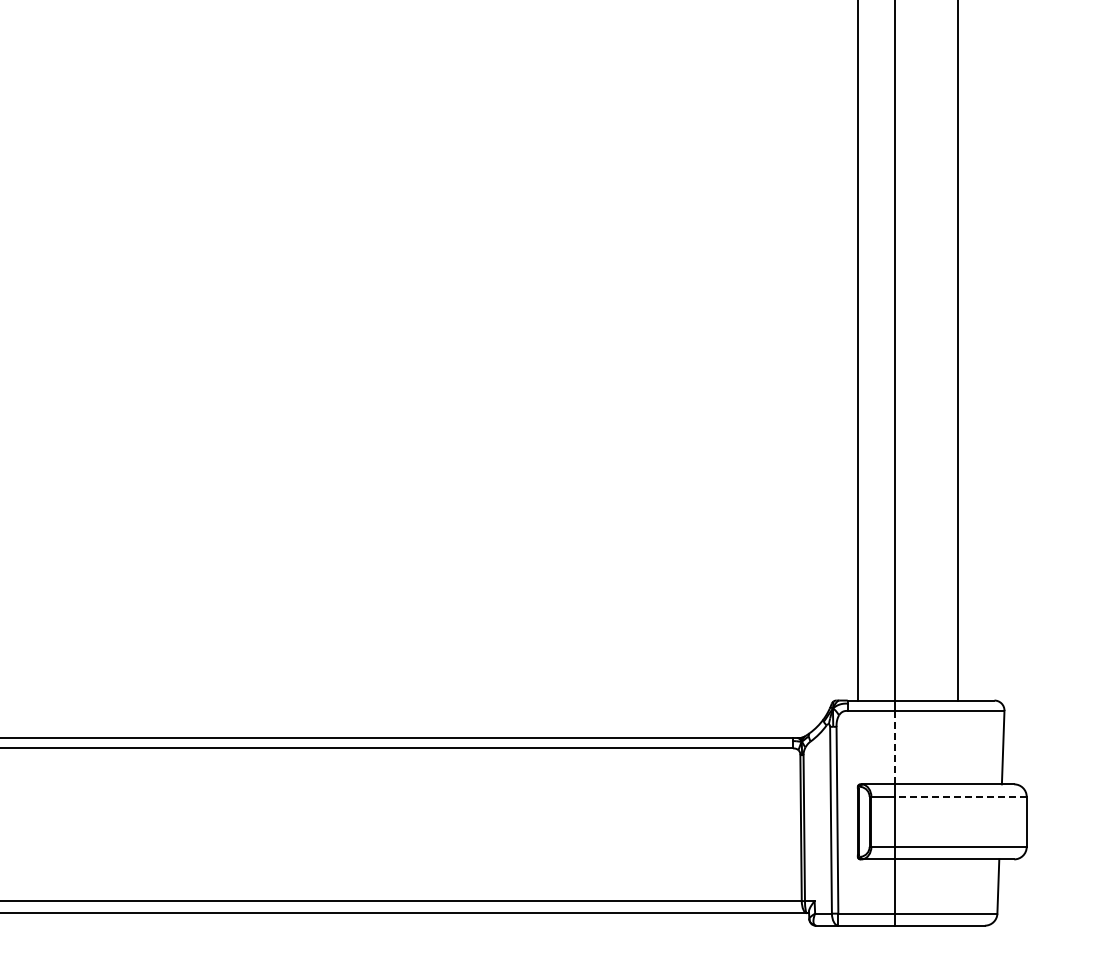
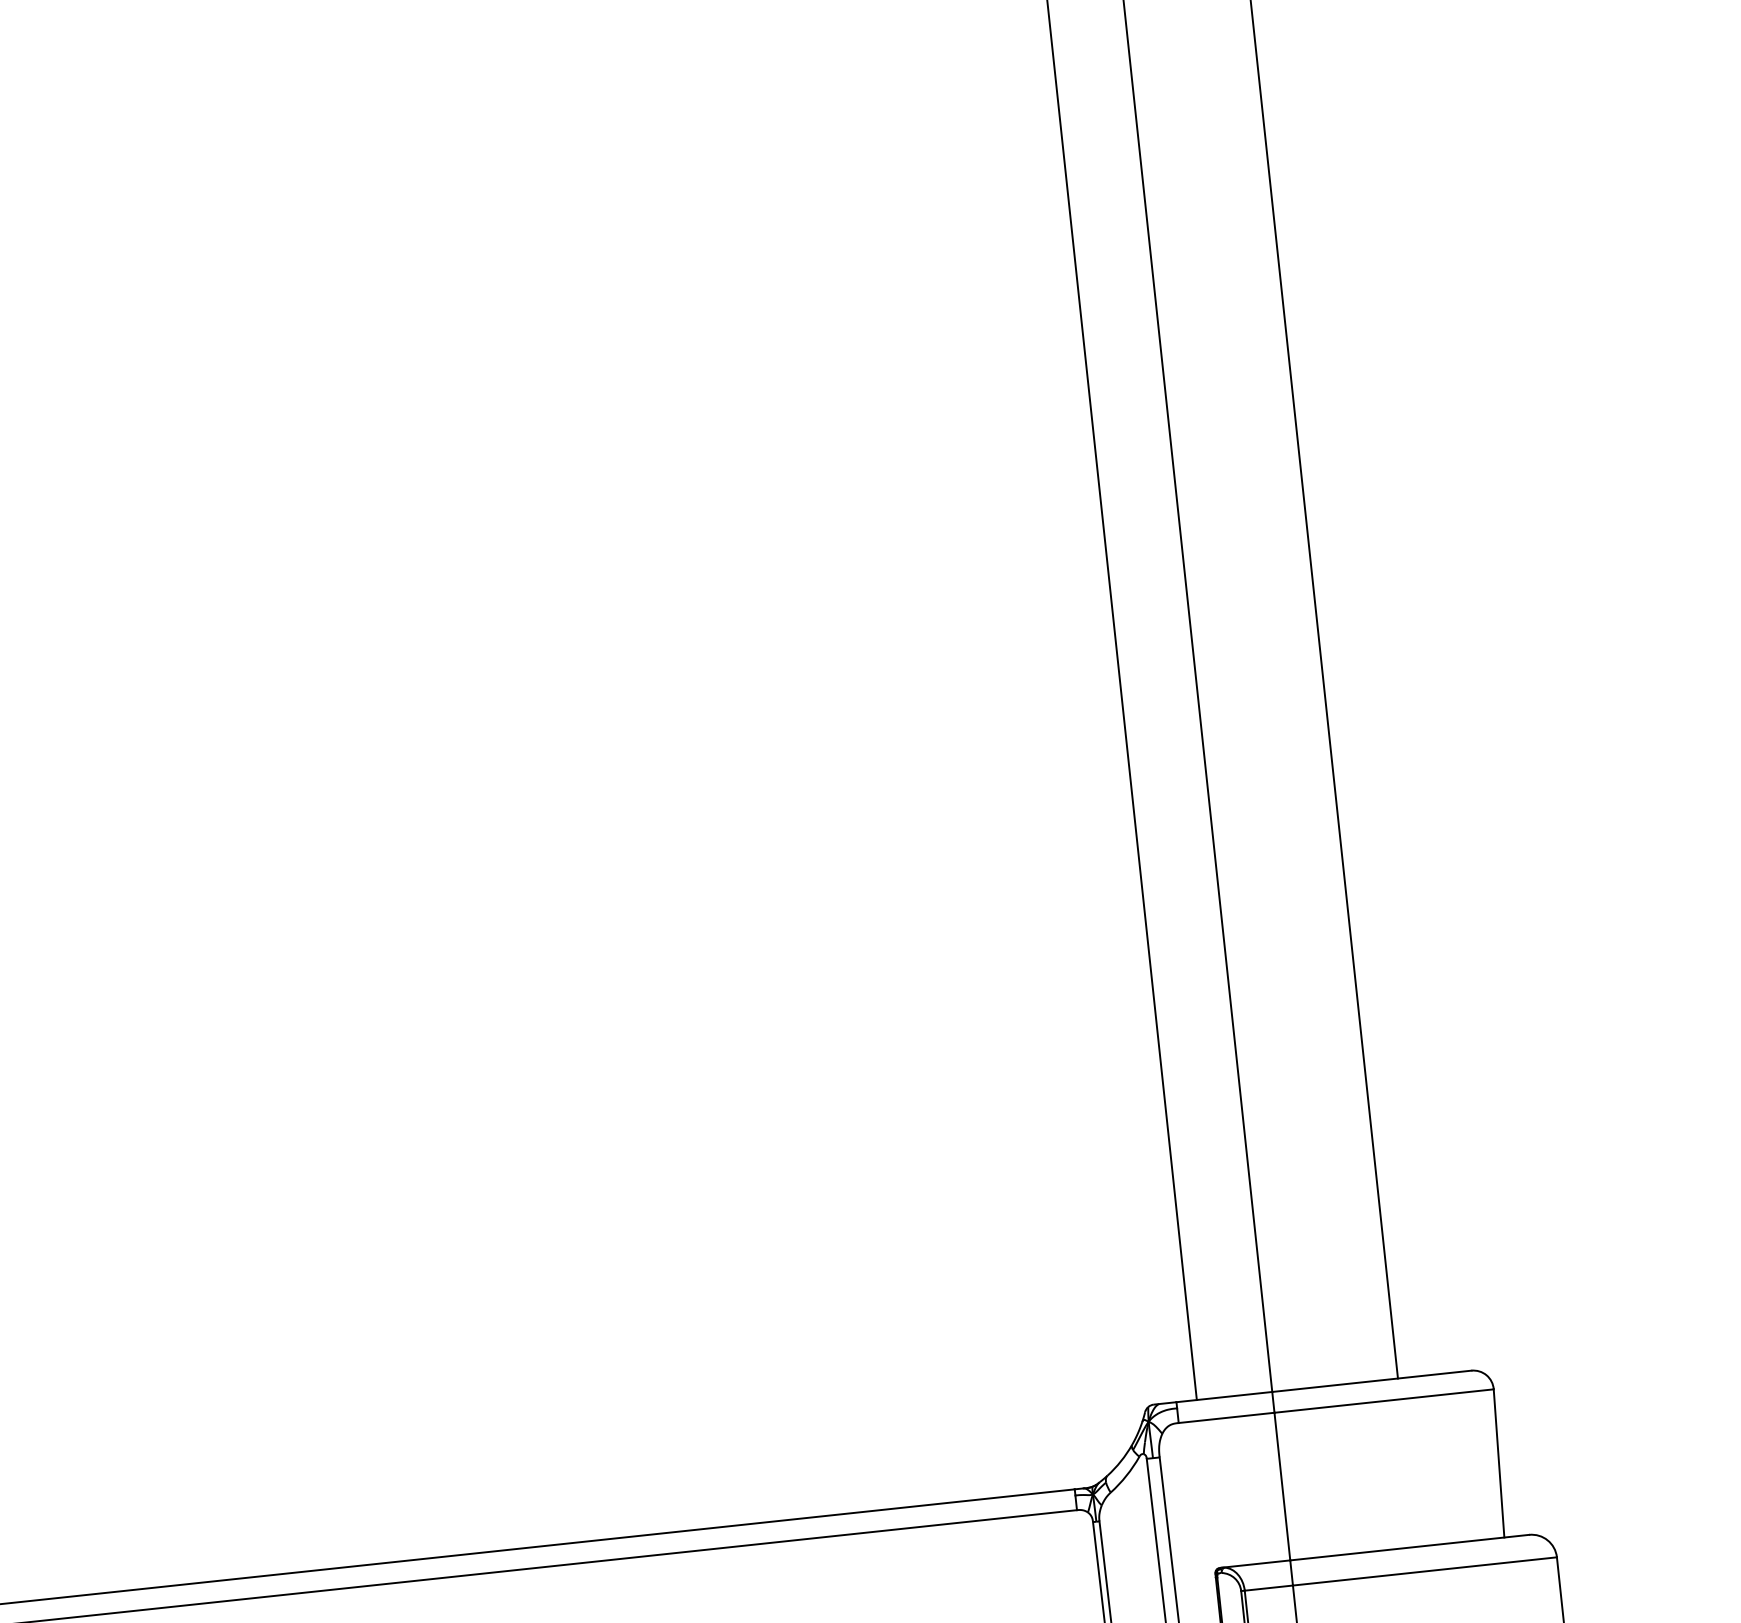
line: (895, 747) -> (1282, 1486), dashed -> solid
line: (961, 796) -> (1425, 1570), dashed -> solid

